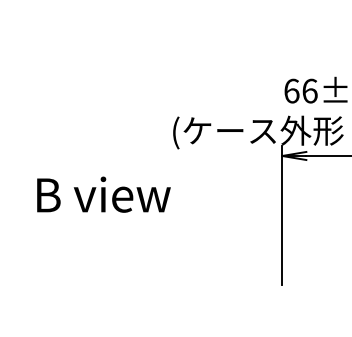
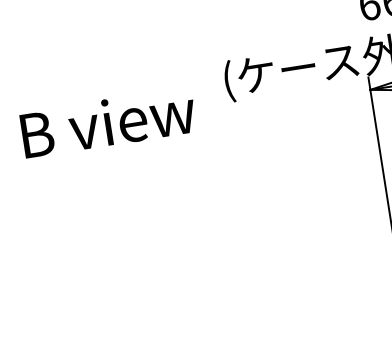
text: (103, 194) -> (107, 122), moved

